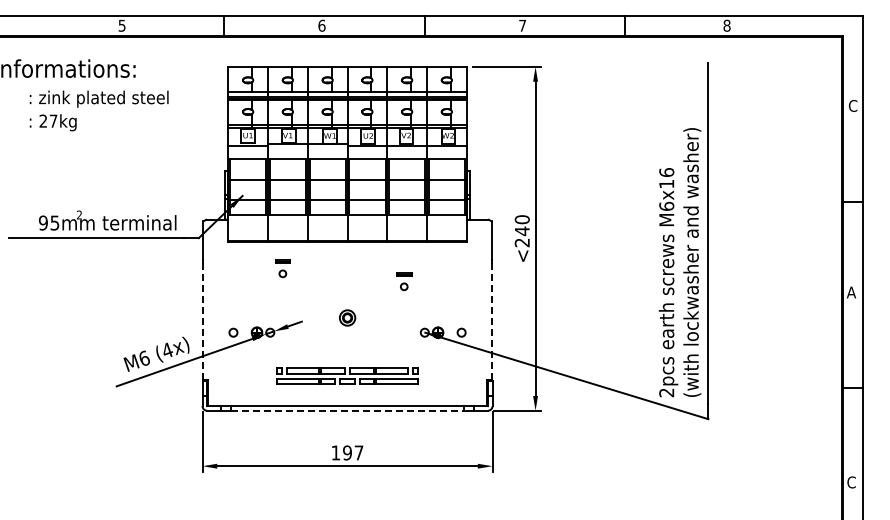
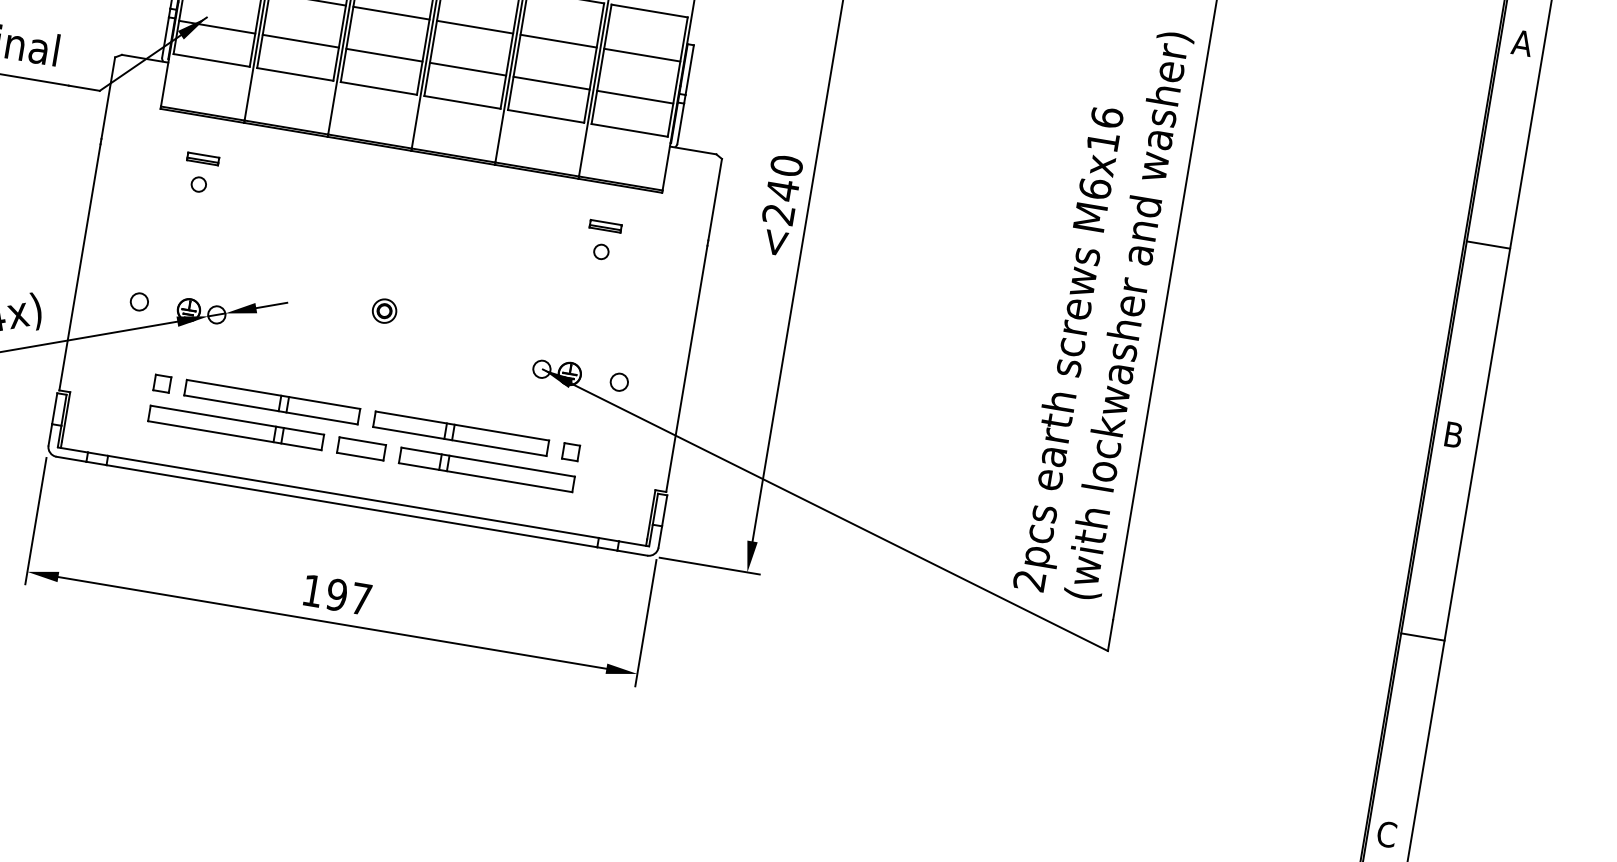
text: (852, 105) -> (1521, 41), C -> A
part: (282, 268) -> (199, 173), moved
part: (404, 281) -> (603, 240), moved
text: (851, 292) -> (1453, 434), A -> B
part: (347, 317) -> (384, 310), size x0.71
line: (203, 321) -> (80, 267), dashed -> solid
line: (491, 321) -> (686, 369), dashed -> solid
part: (347, 375) -> (364, 432), size x1.43
line: (347, 410) -> (351, 505), dashed -> solid

